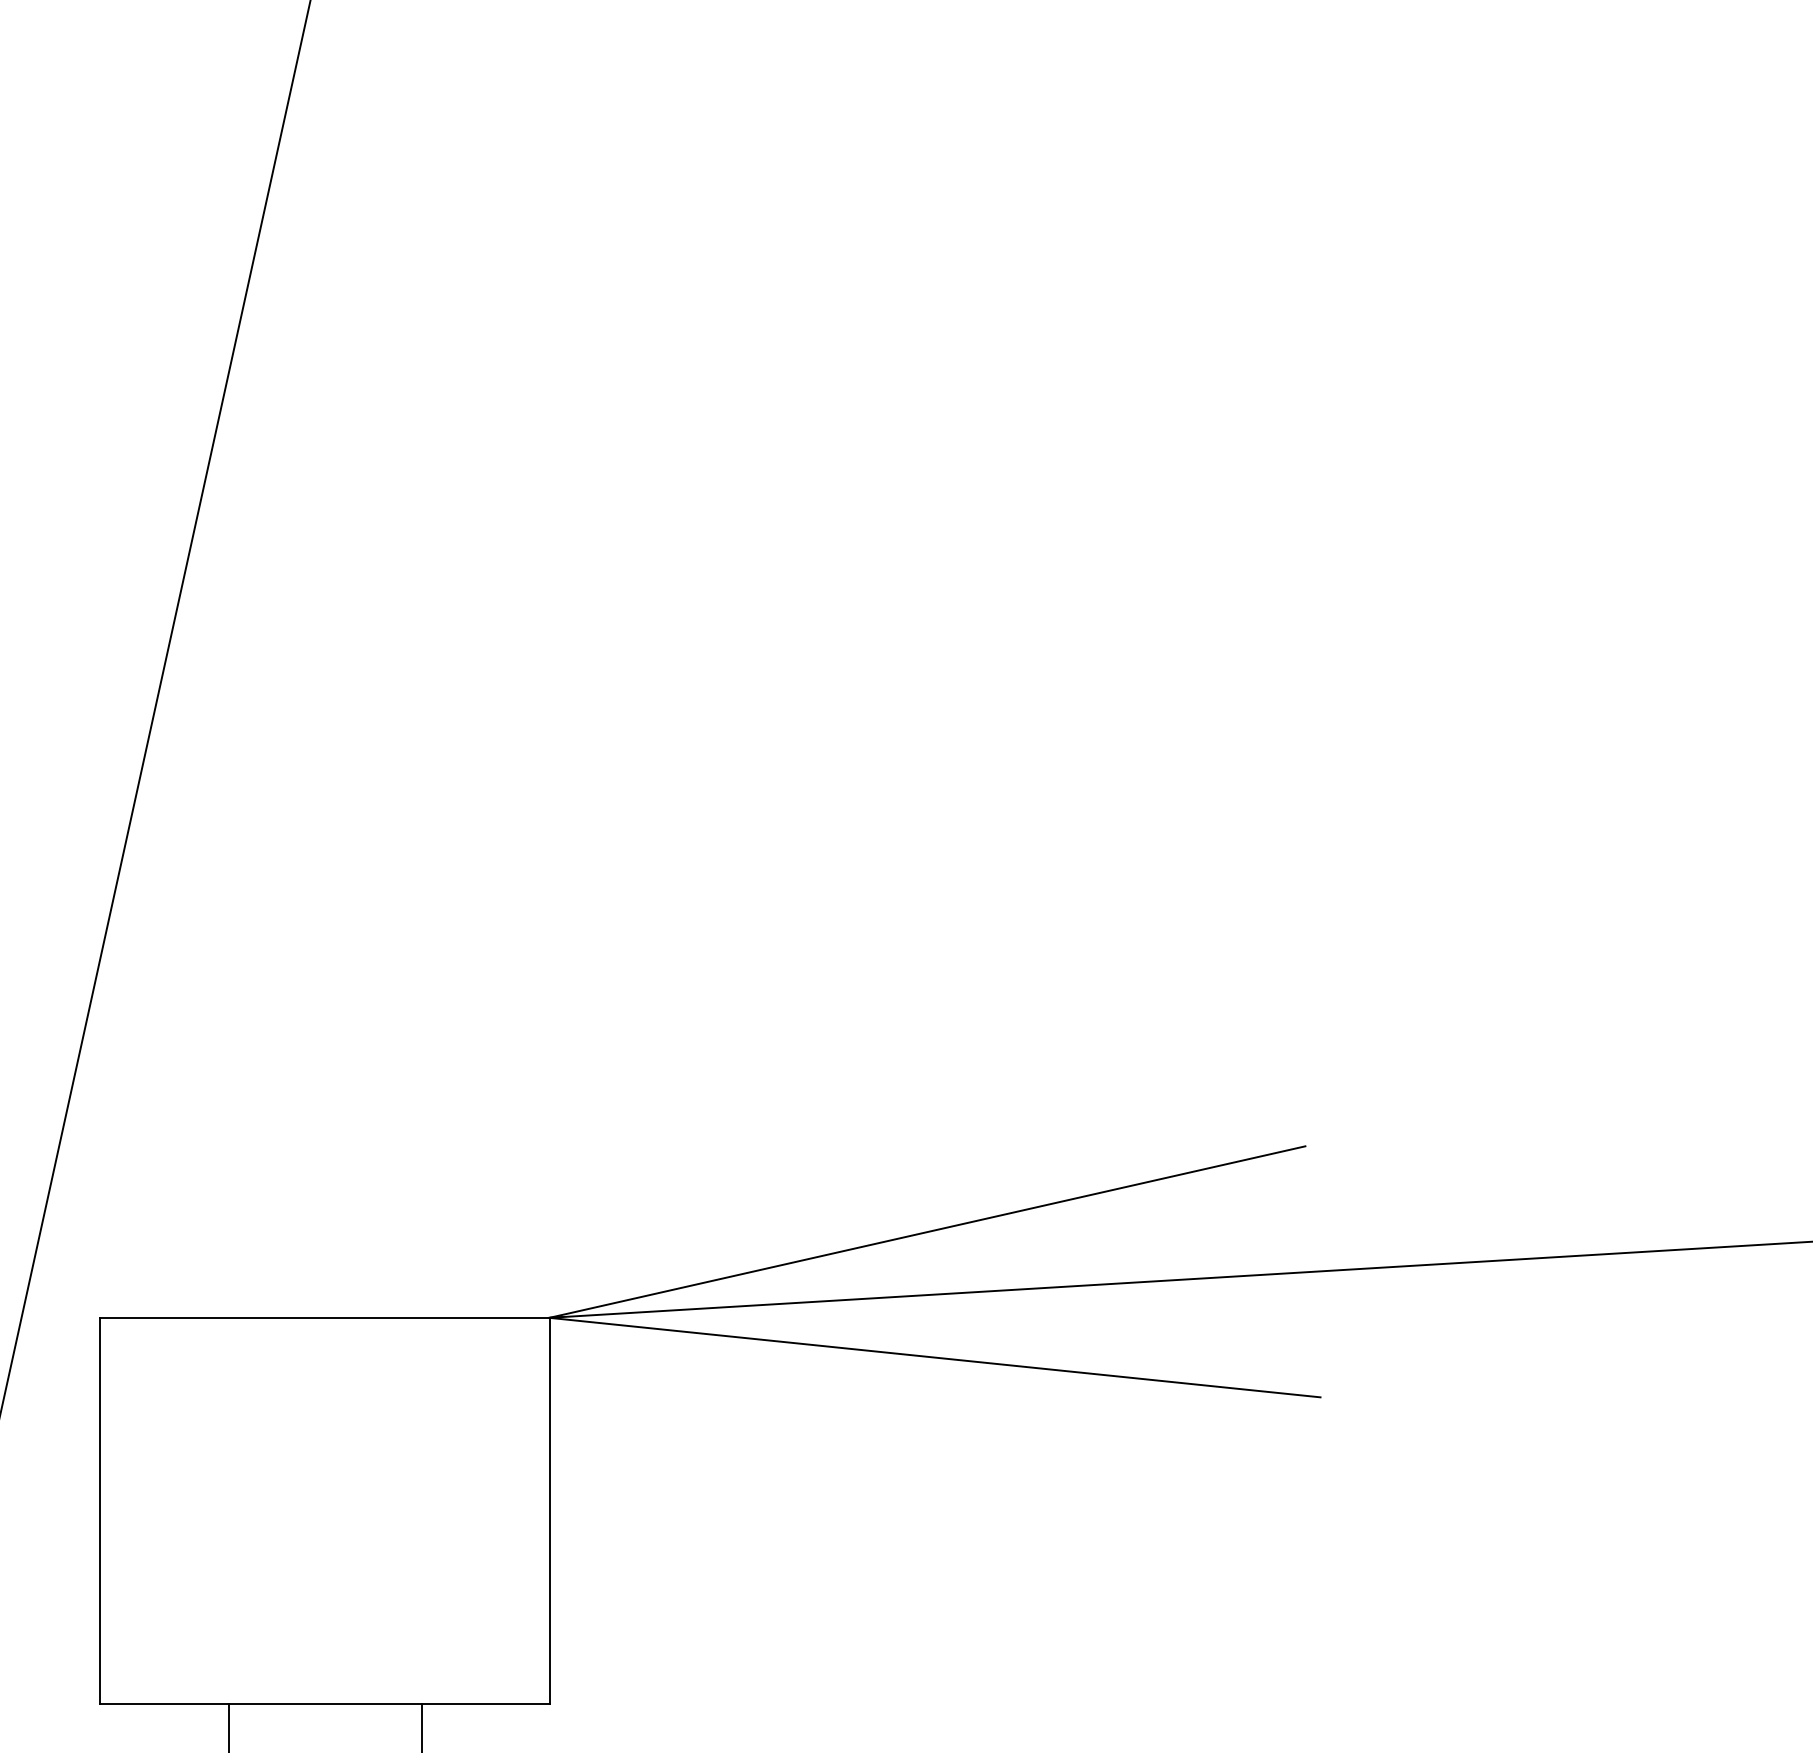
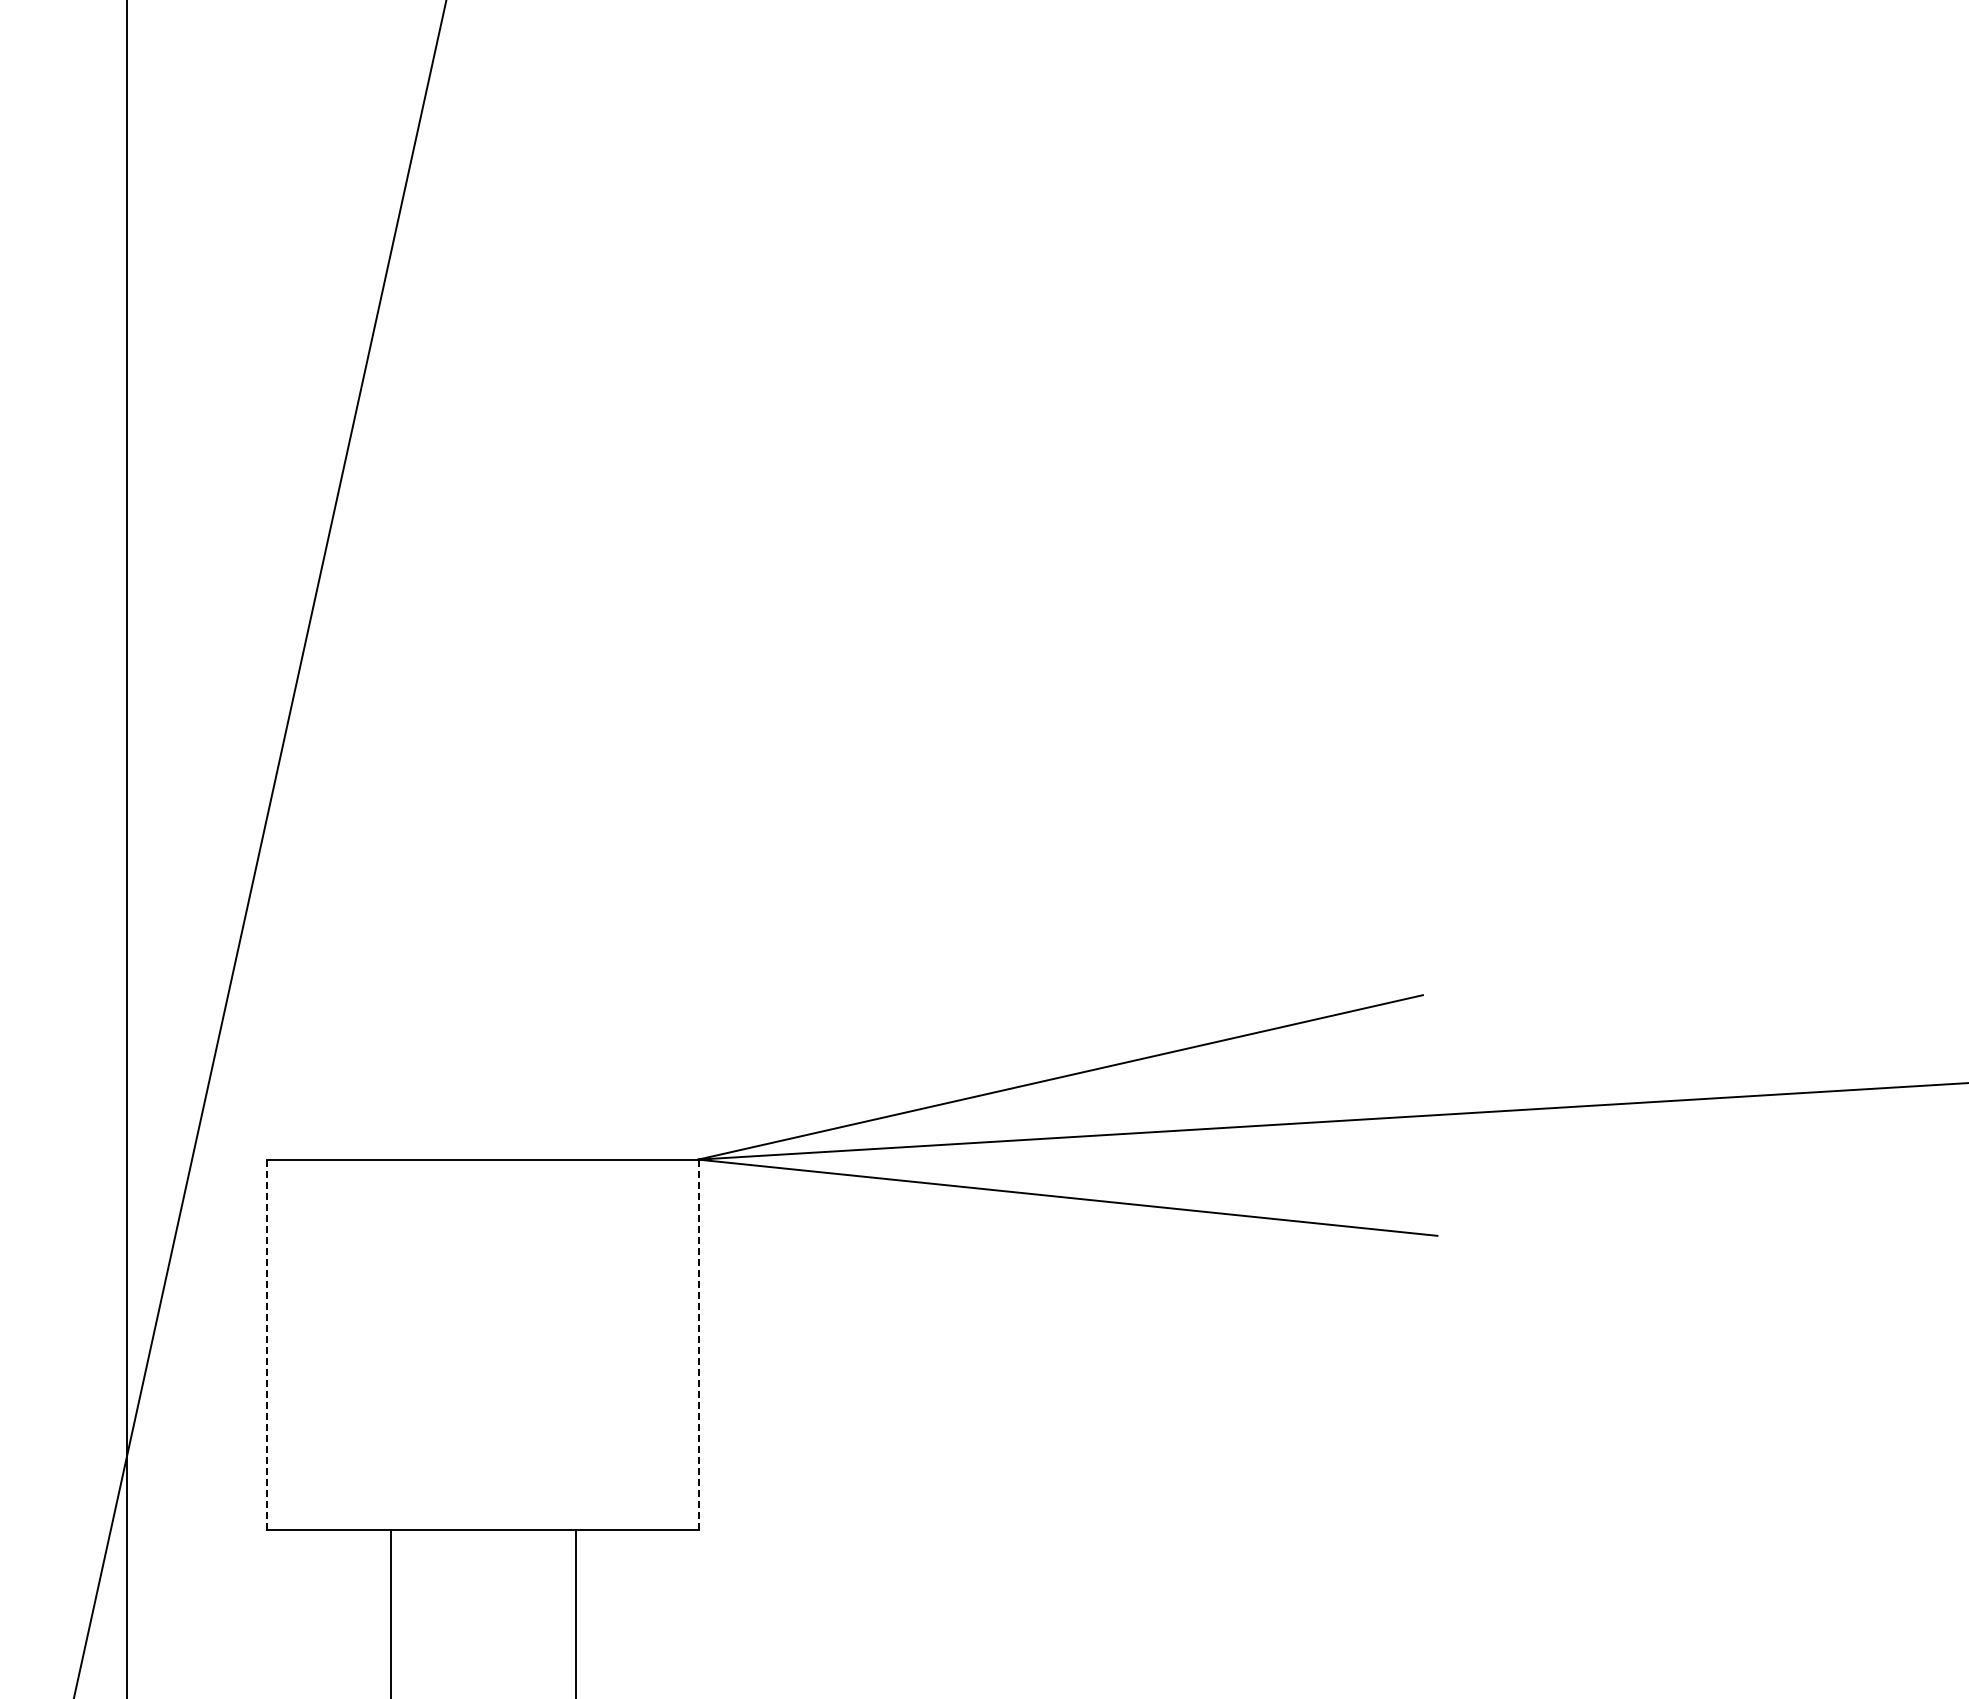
line: (100, 1511) -> (267, 1345), solid -> dashed
line: (550, 1511) -> (699, 1345), solid -> dashed

